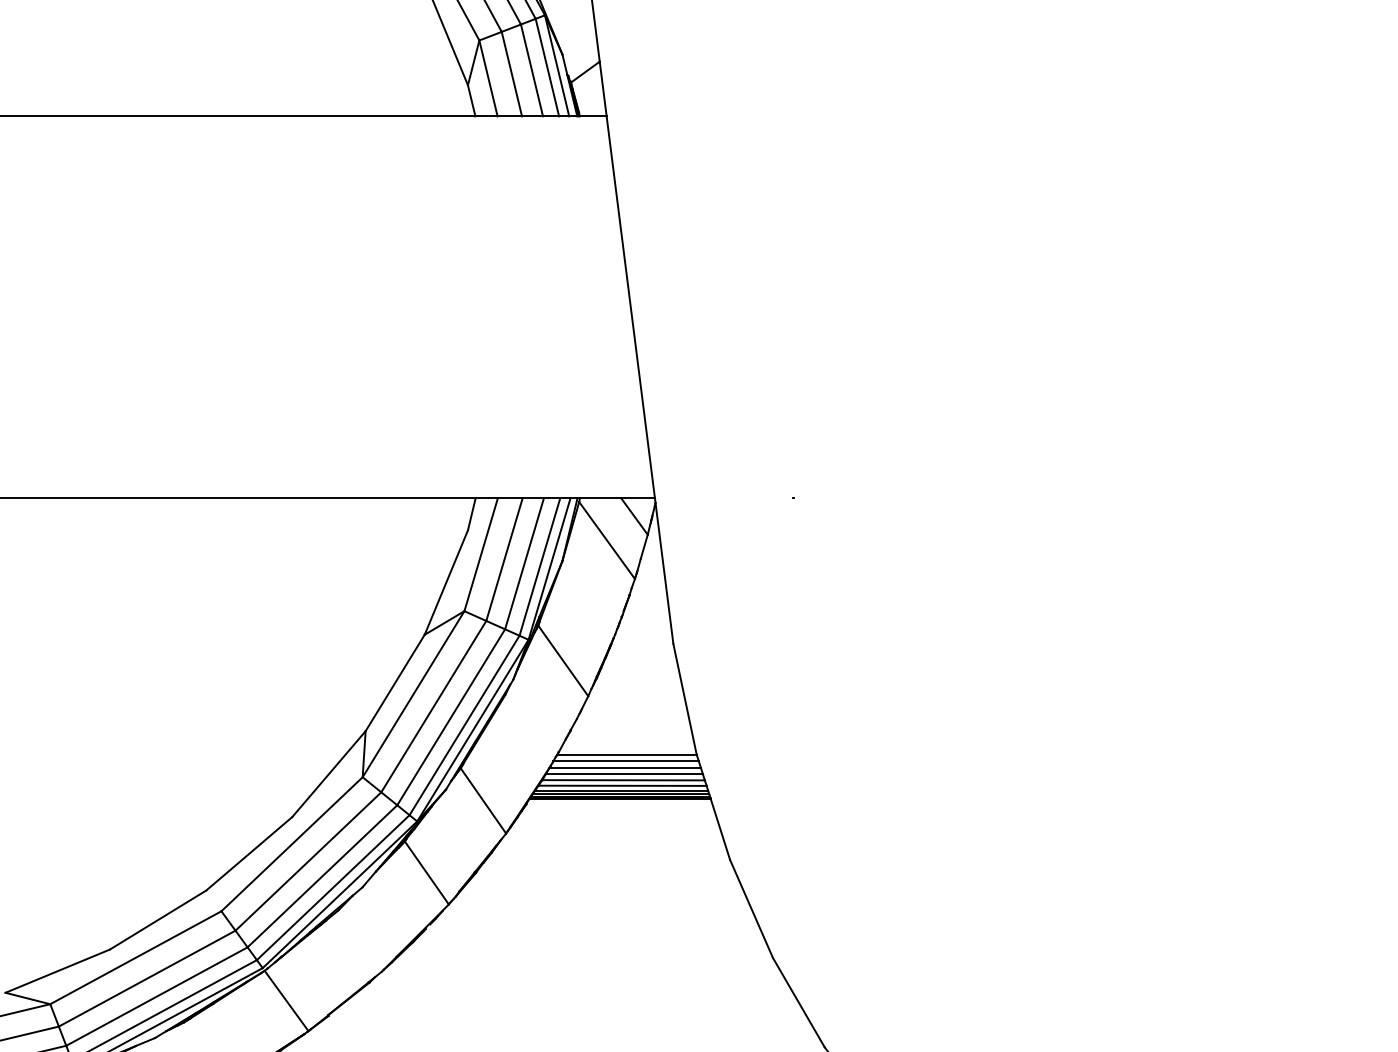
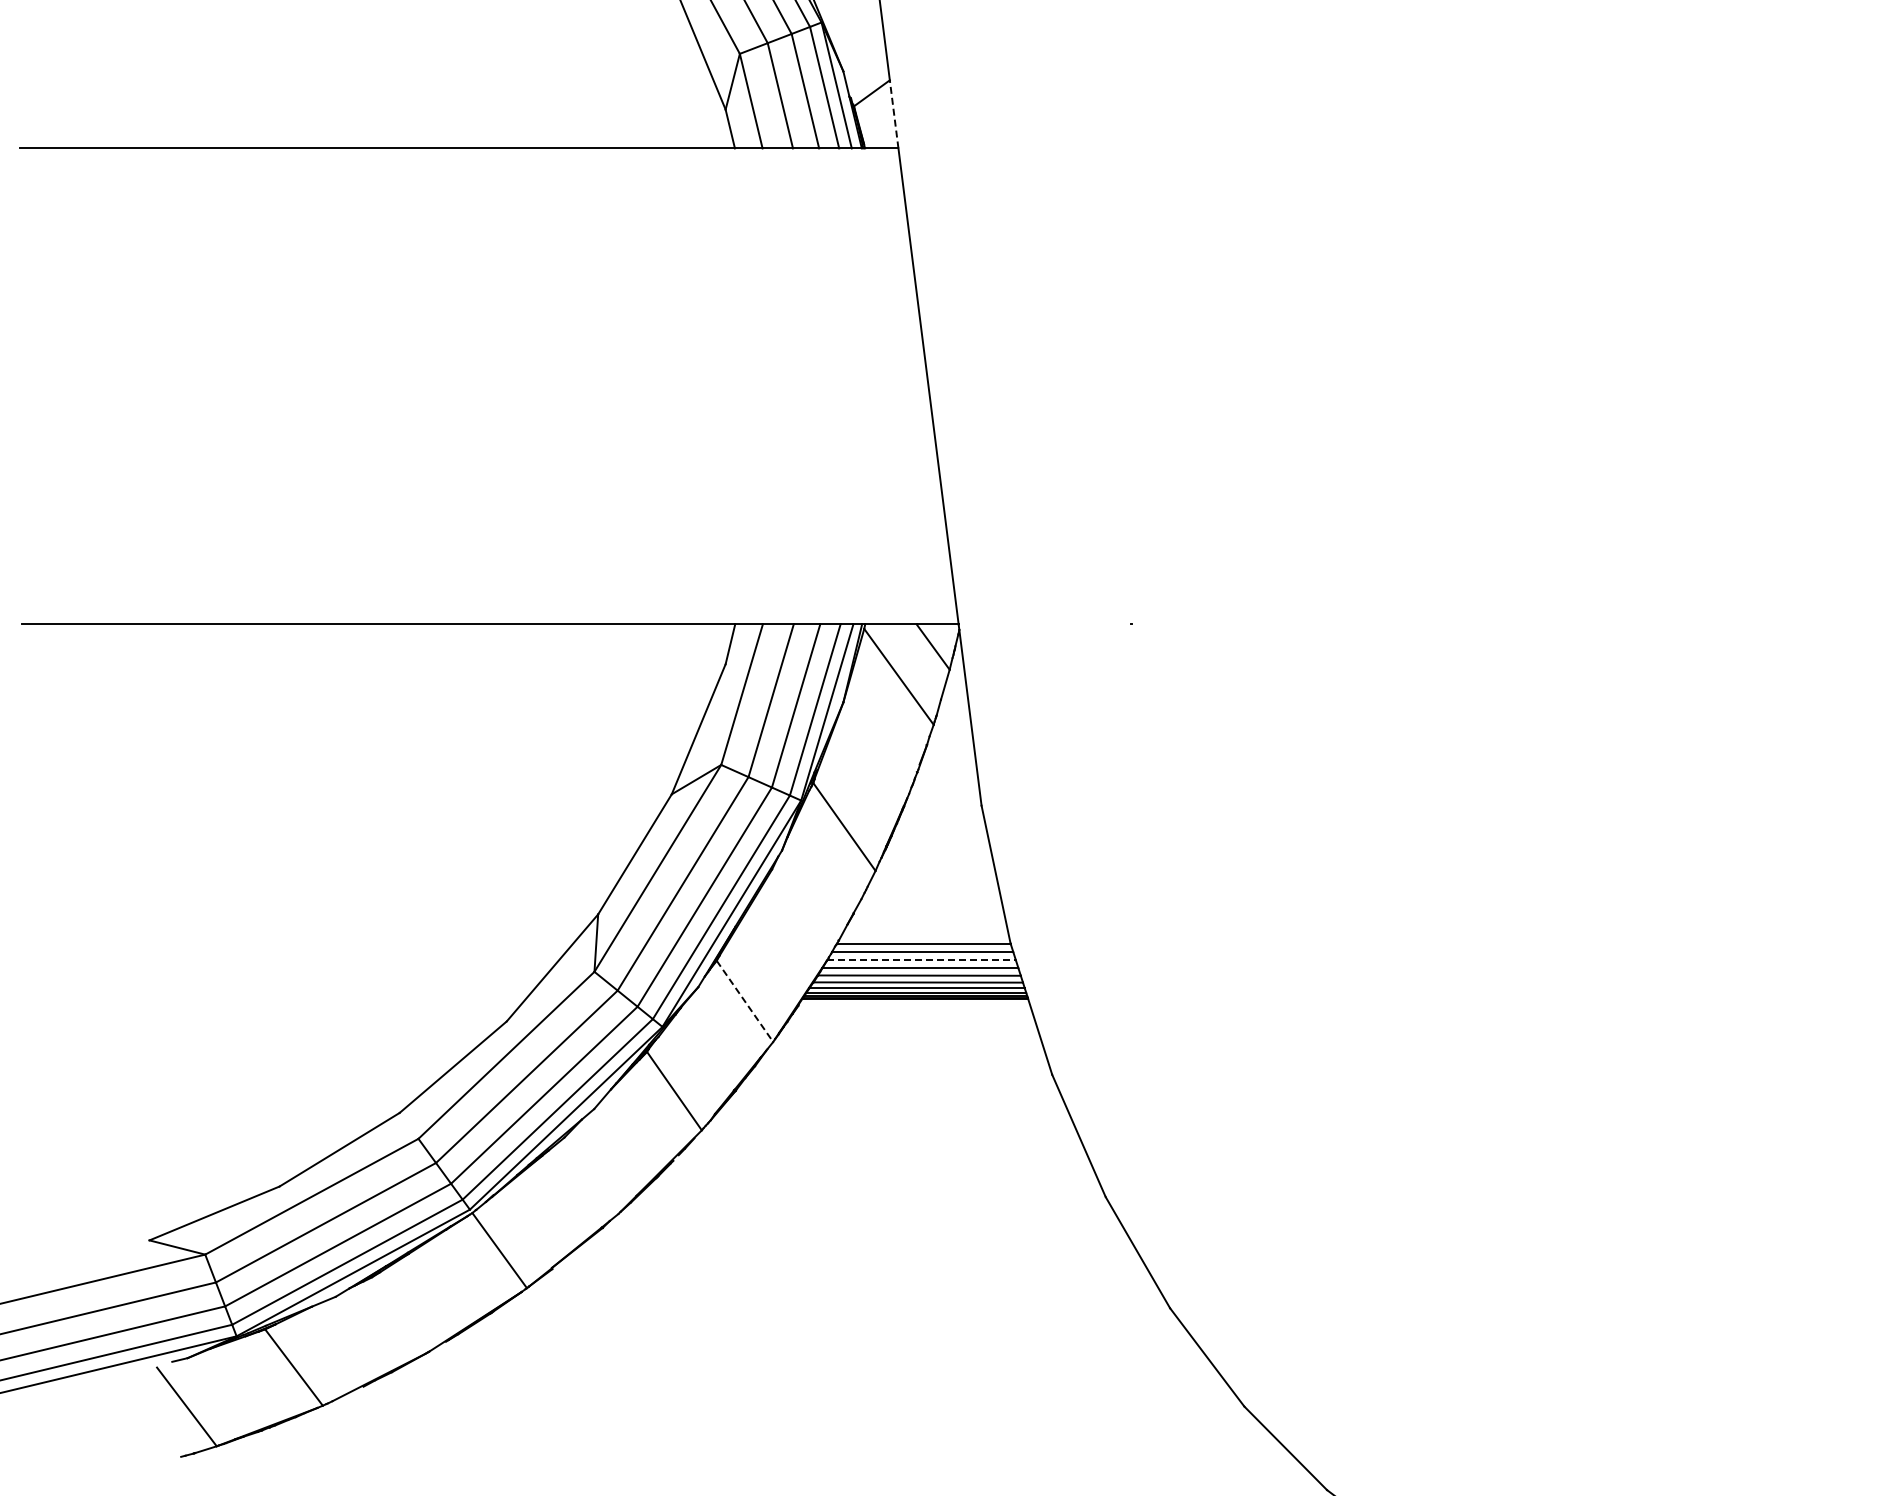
line: (603, 88) -> (894, 113), solid -> dashed
line: (625, 768) -> (922, 960), solid -> dashed
line: (483, 801) -> (745, 1001), solid -> dashed

